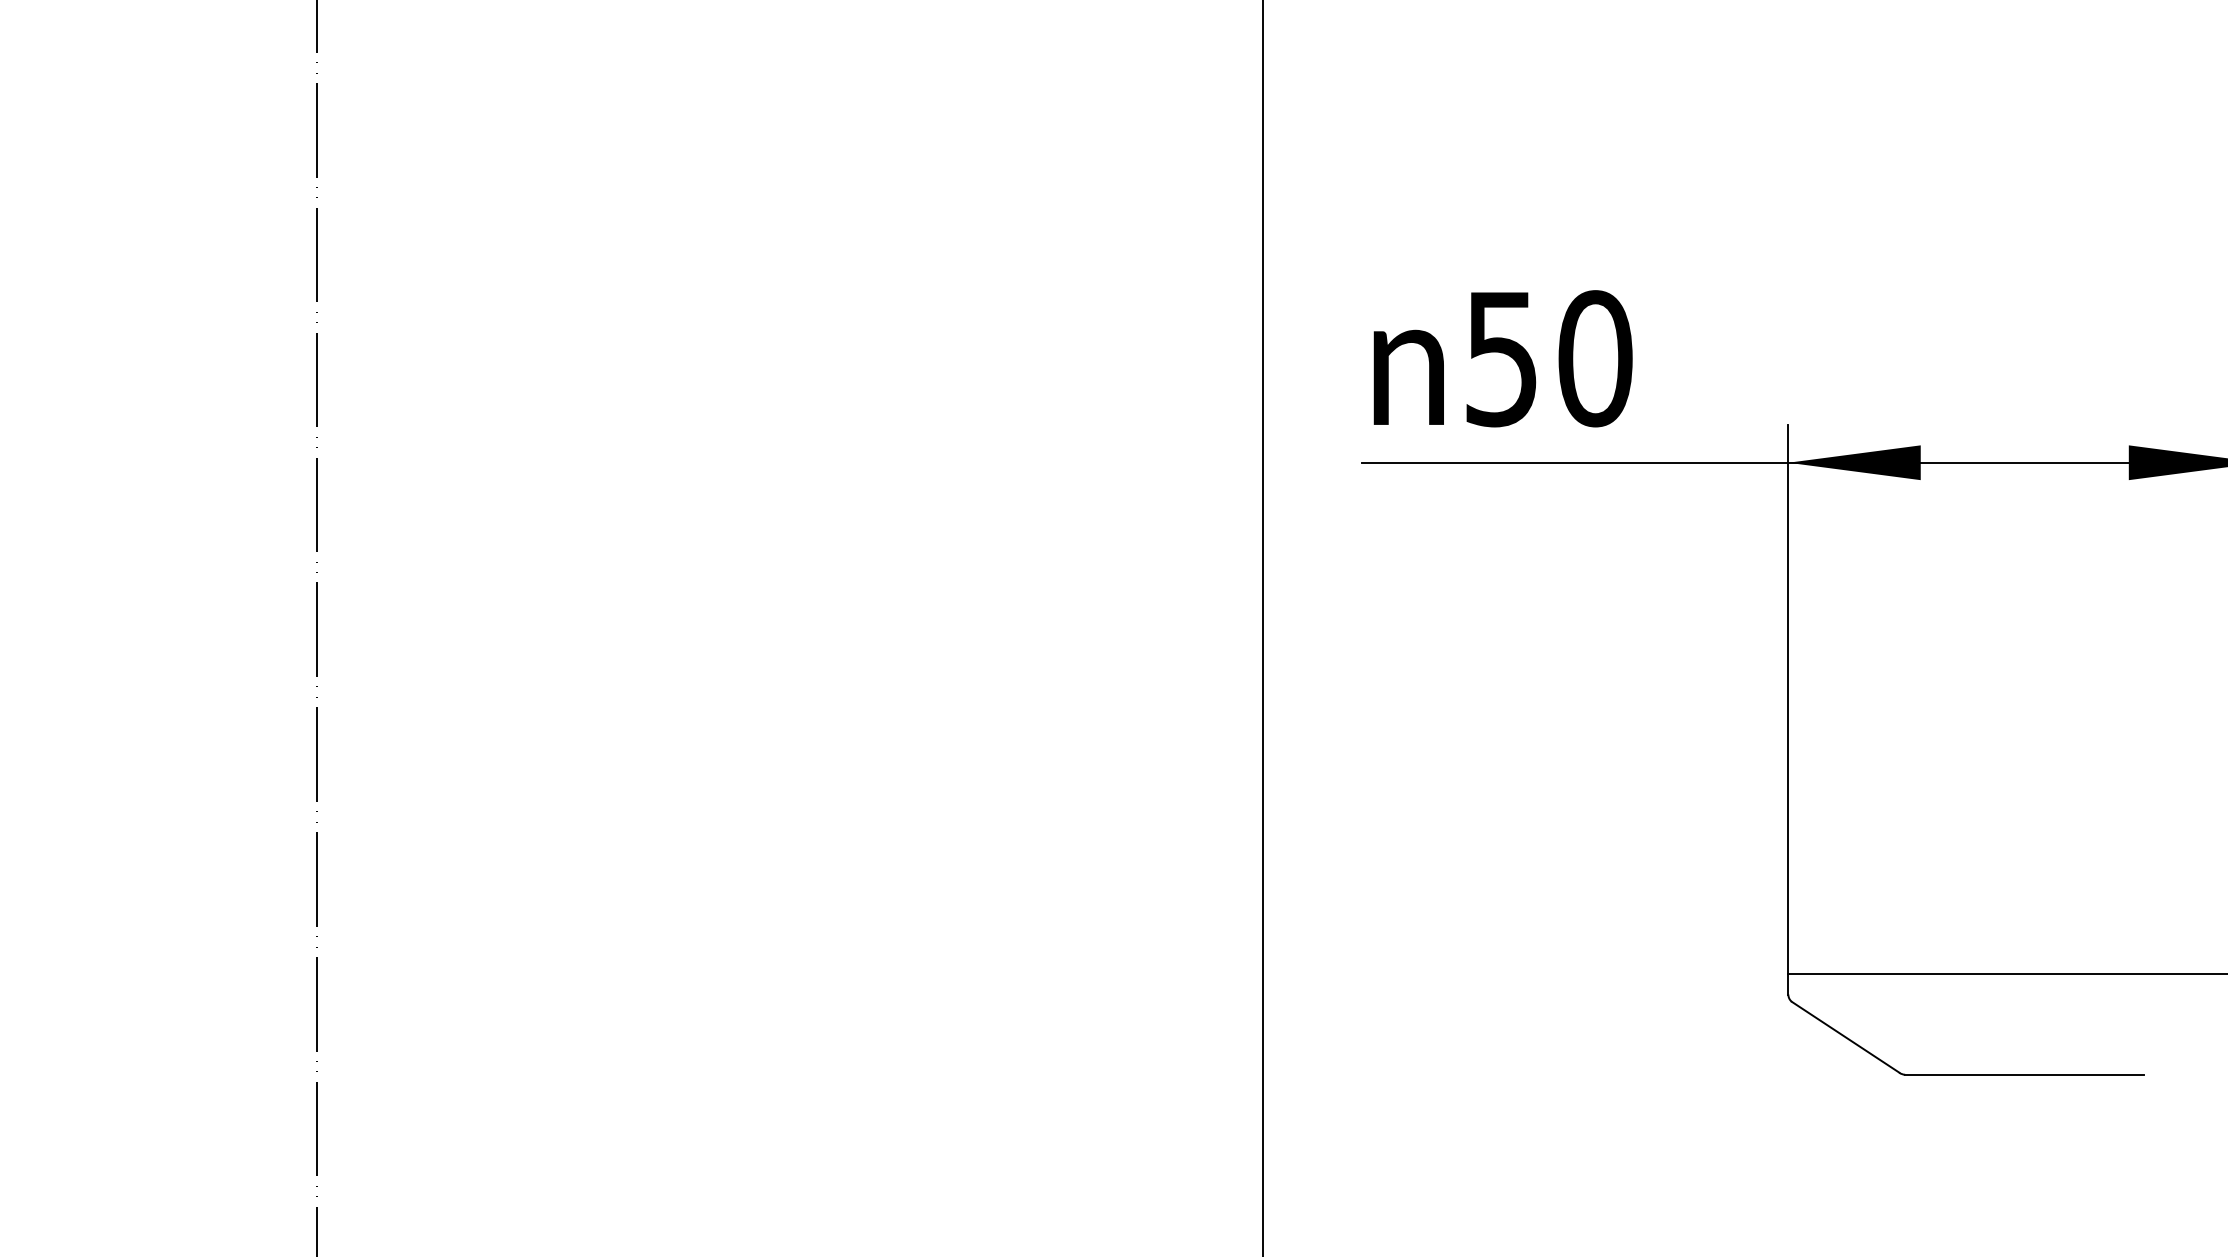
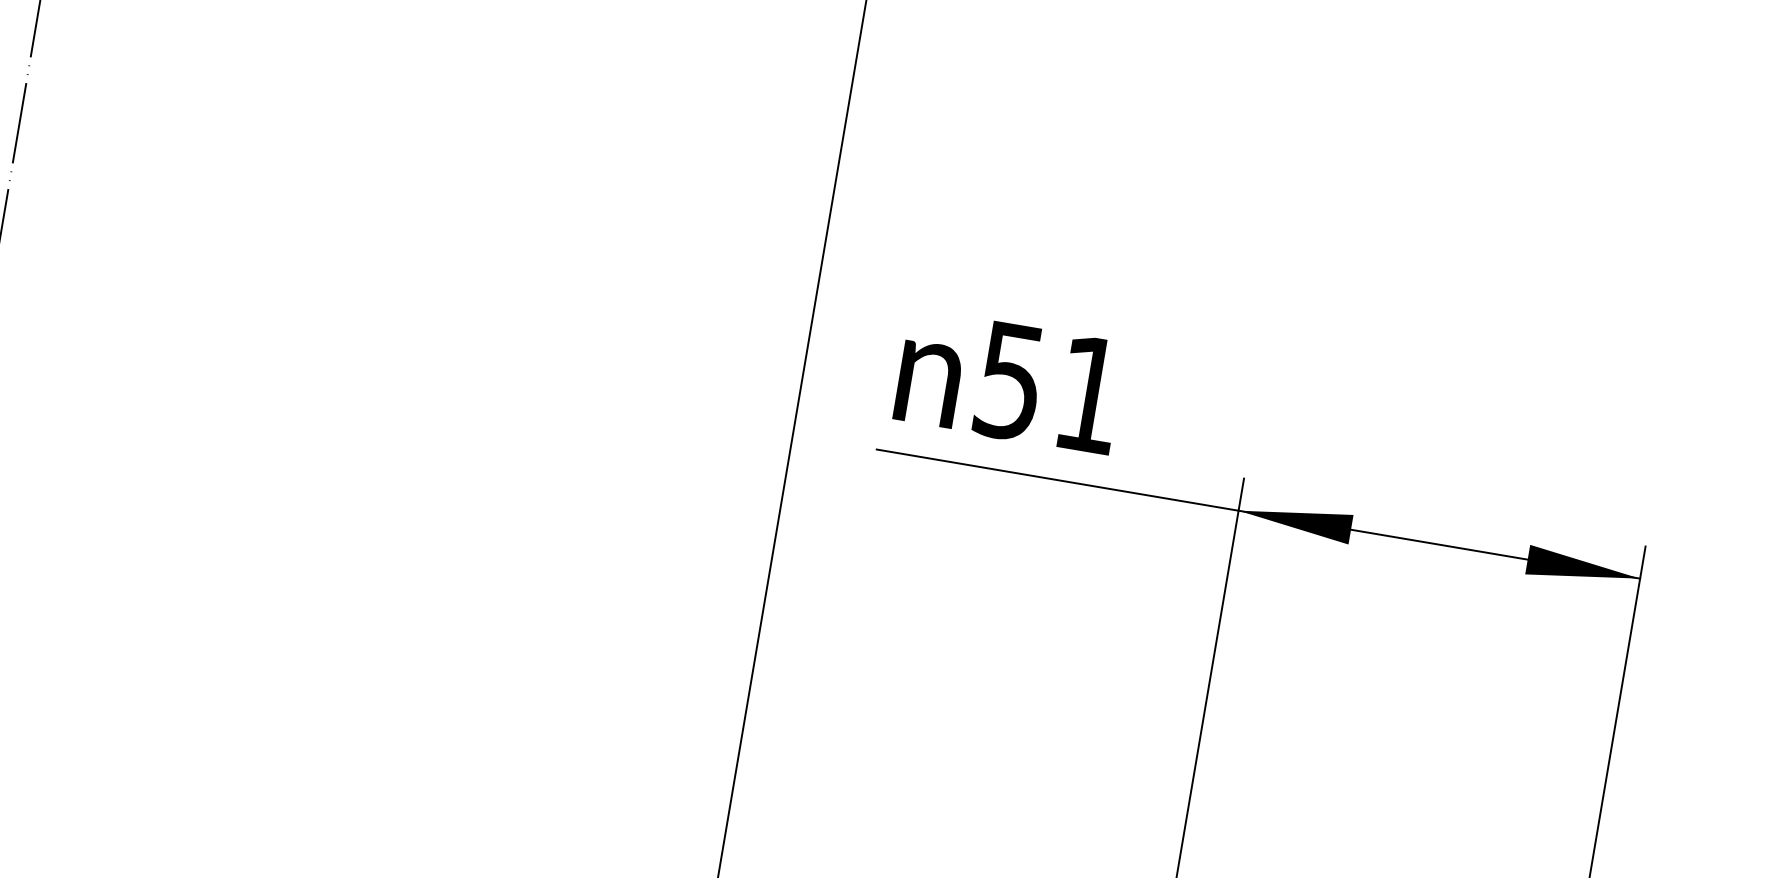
text: (1595, 358) -> (1089, 394), 50 -> 51

